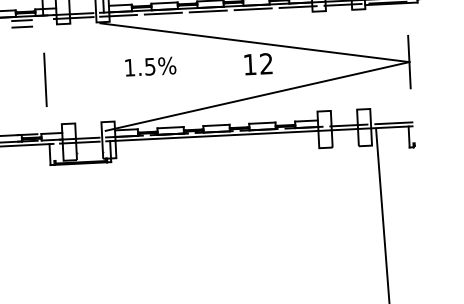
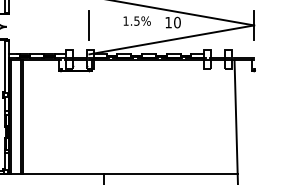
text: (266, 63) -> (177, 22), 12 -> 10
text: (149, 65) -> (136, 20), moved
line: (43, 80) -> (88, 25), moved

